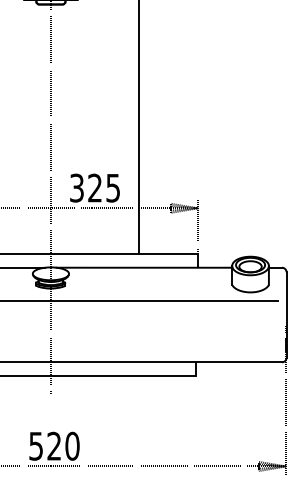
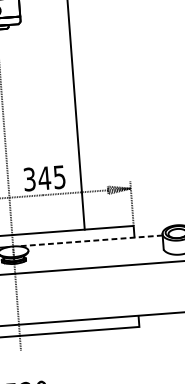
text: (94, 187) -> (44, 177), 325 -> 345
line: (144, 267) -> (90, 240), solid -> dashed

